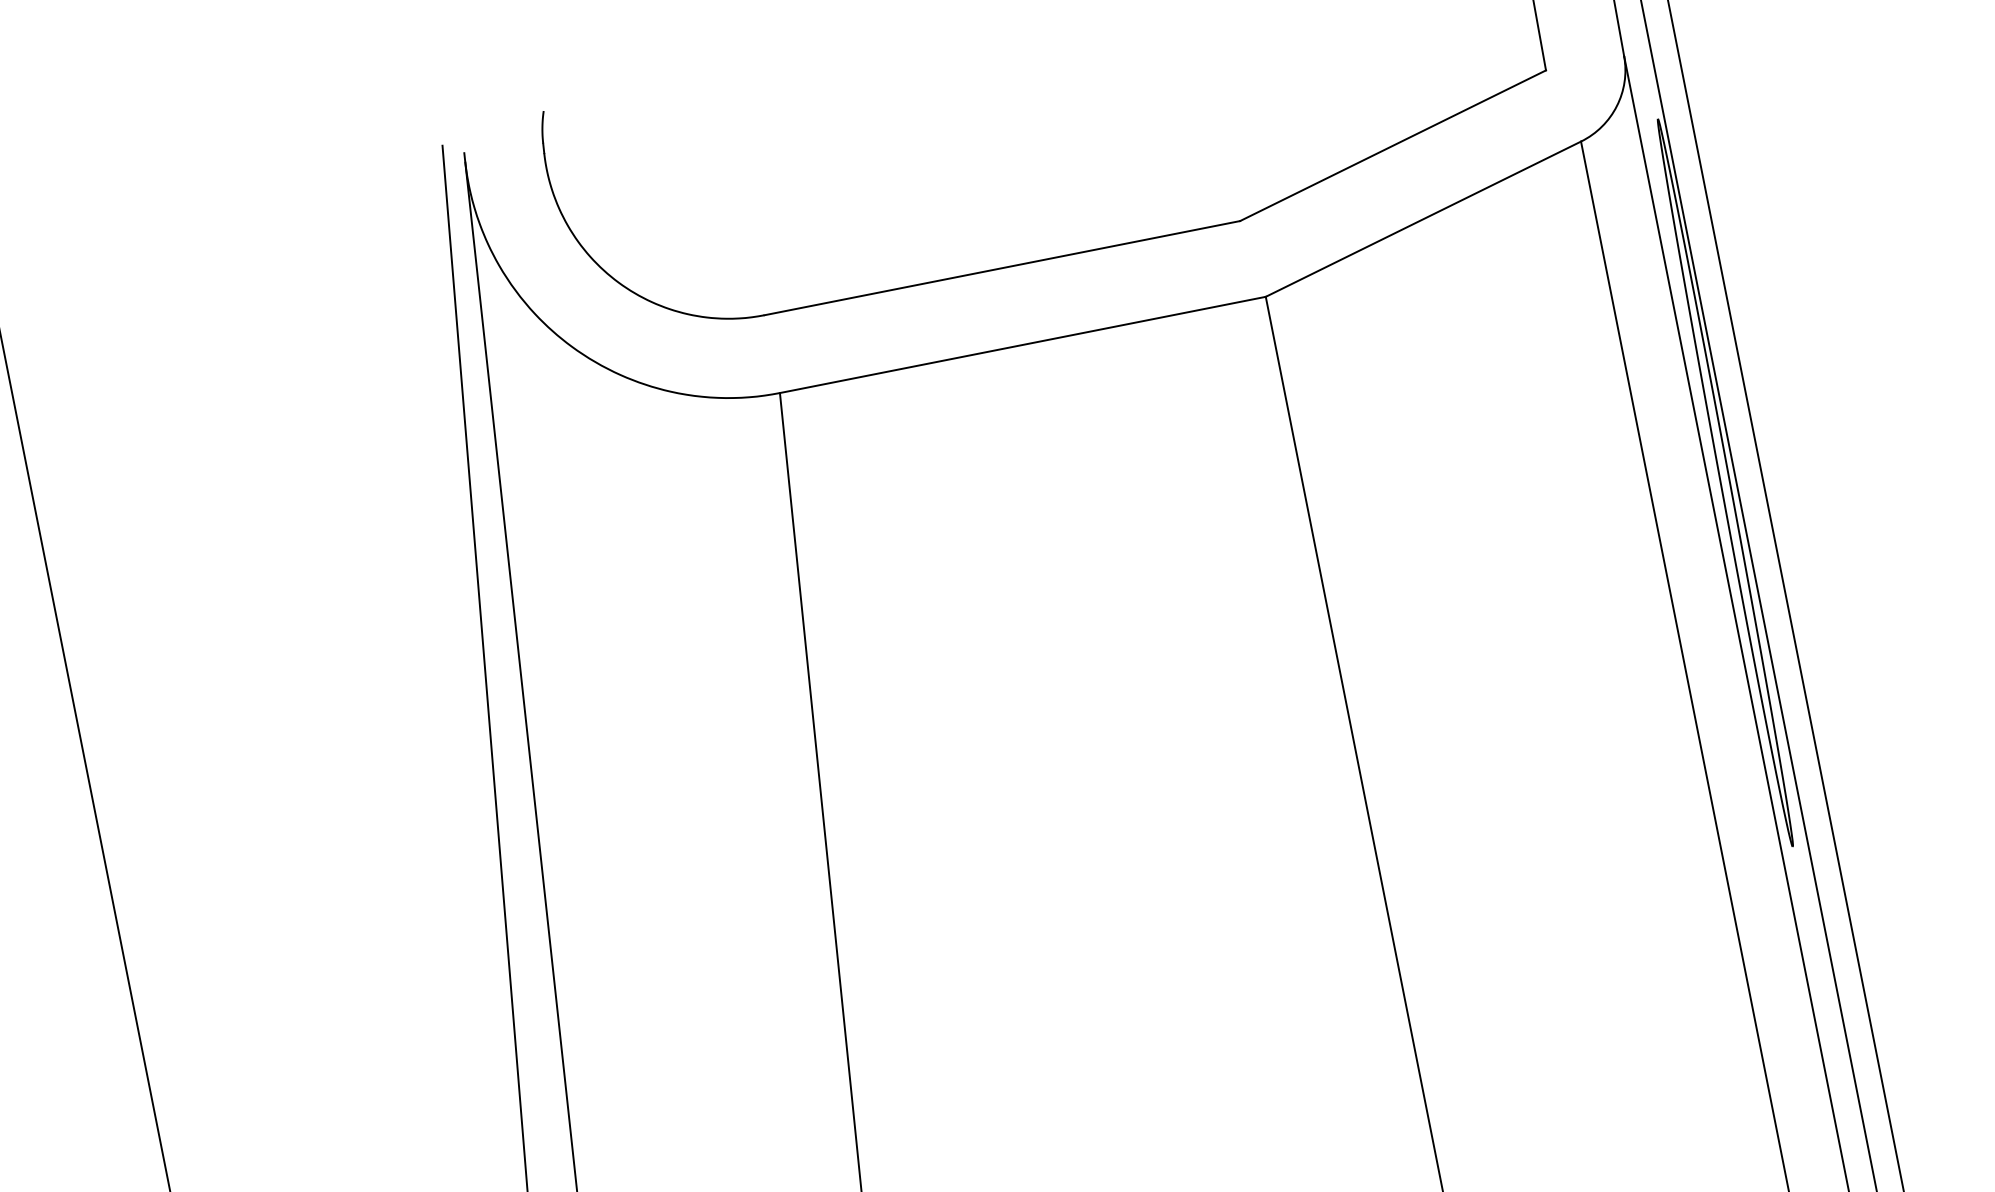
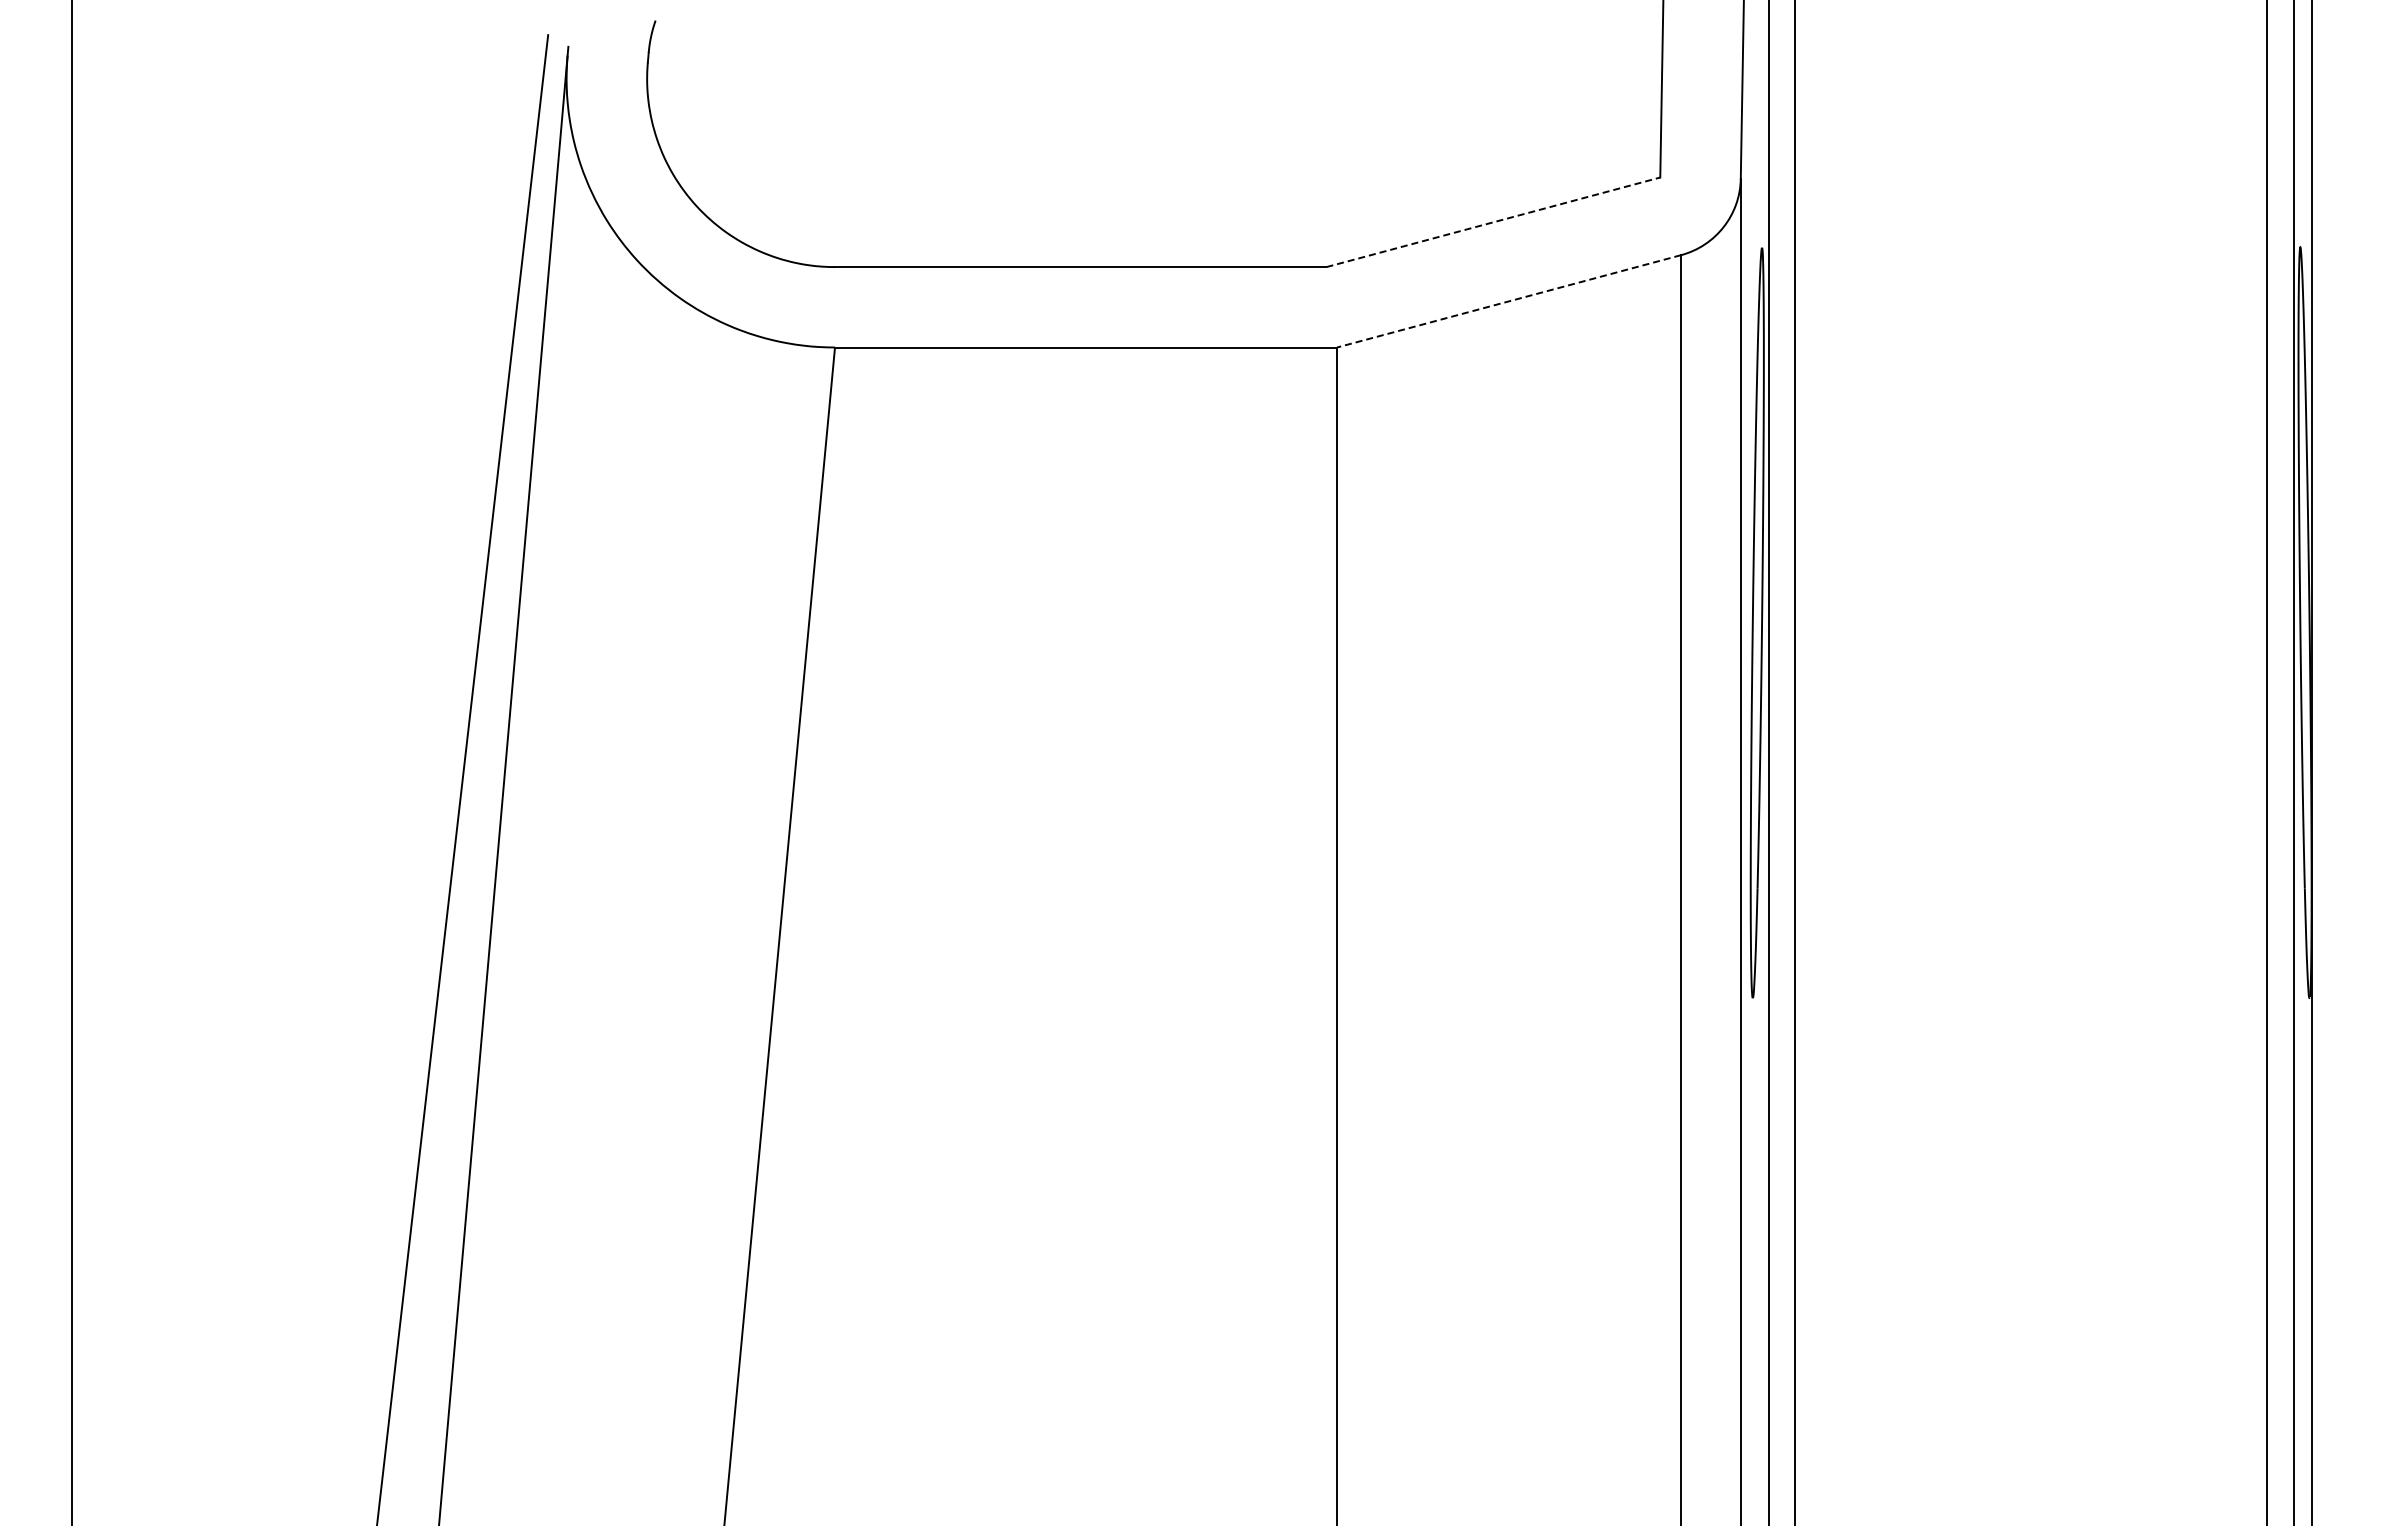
line: (1393, 145) -> (1493, 222), solid -> dashed
line: (1422, 219) -> (1508, 301), solid -> dashed

